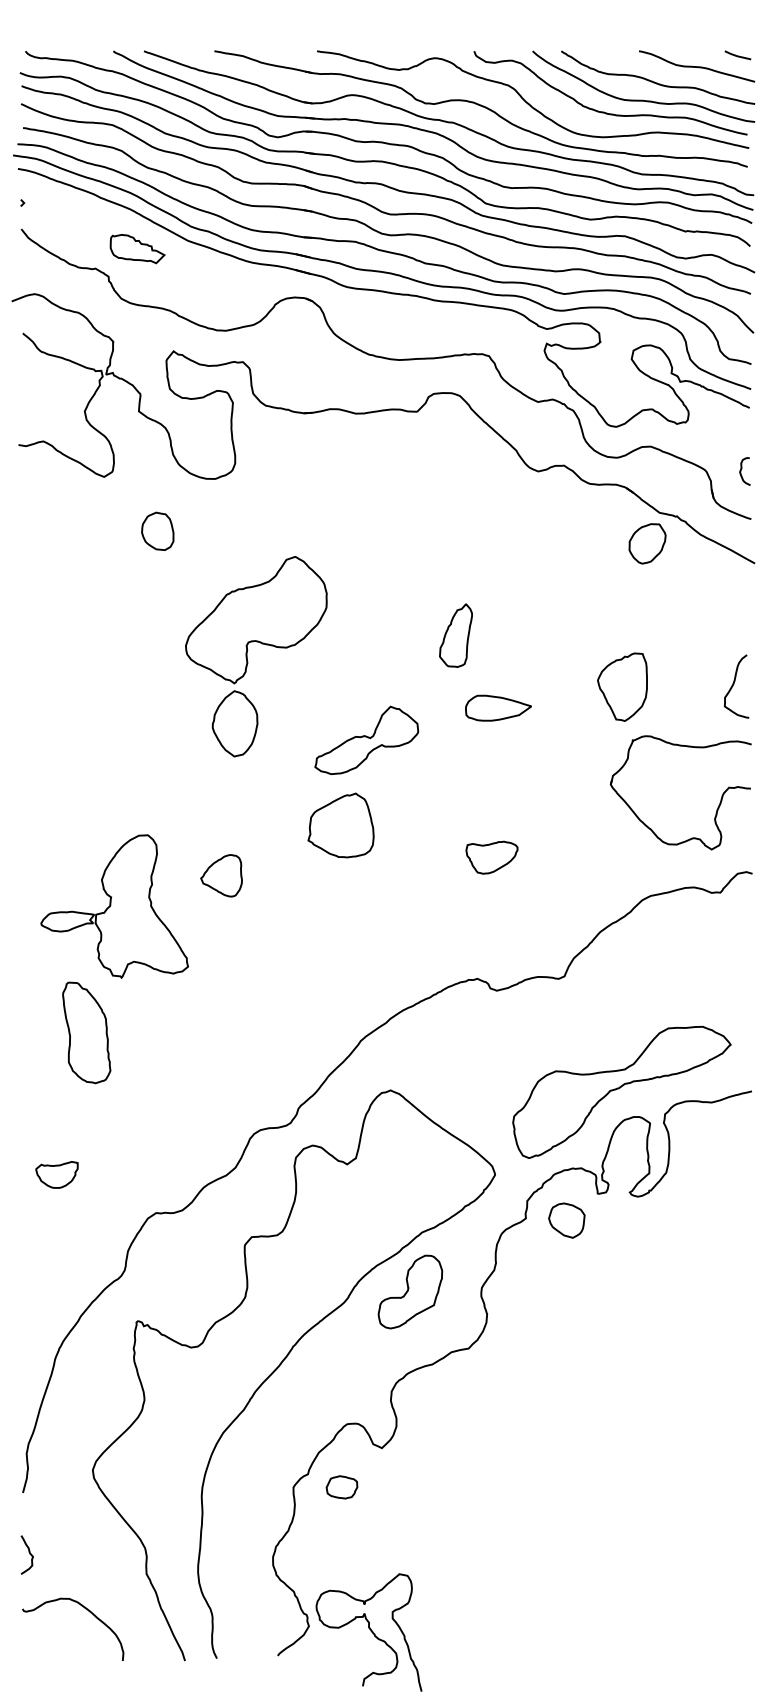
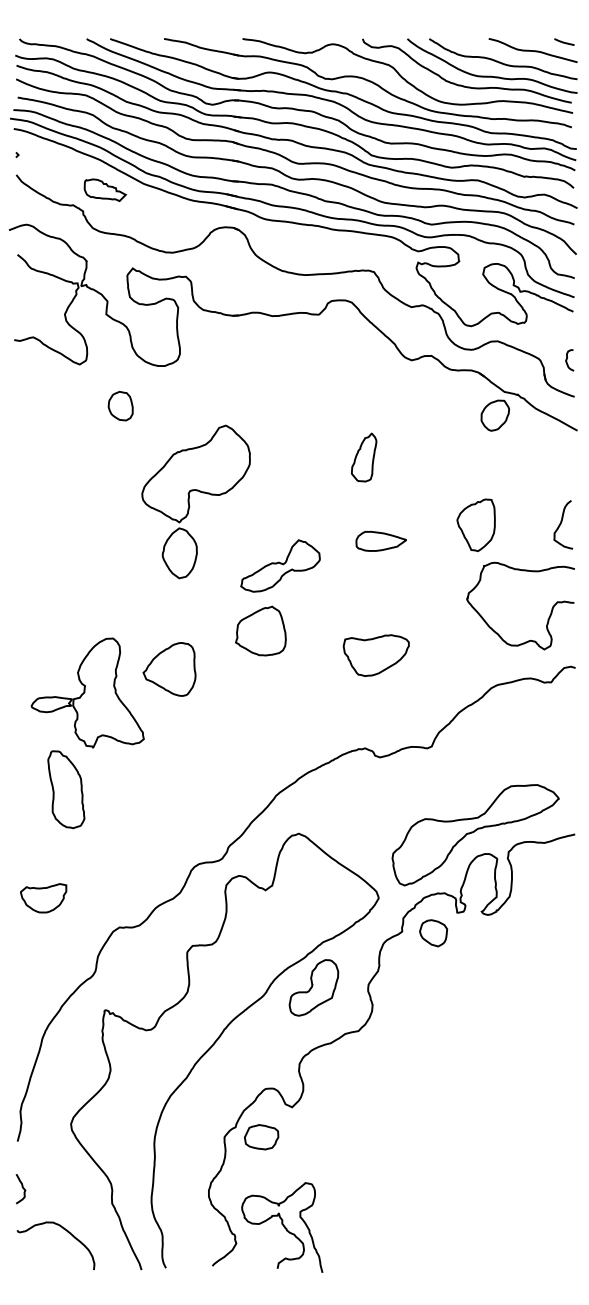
part: (455, 635) -> (363, 457), moved
part: (491, 857) -> (375, 655), size x1.67
part: (221, 875) -> (169, 669), size x1.67
part: (56, 1174) -> (43, 898), size x1.43
part: (341, 1487) -> (261, 1137), size x1.43
curve: (370, 1631) -> (283, 1226), moved

